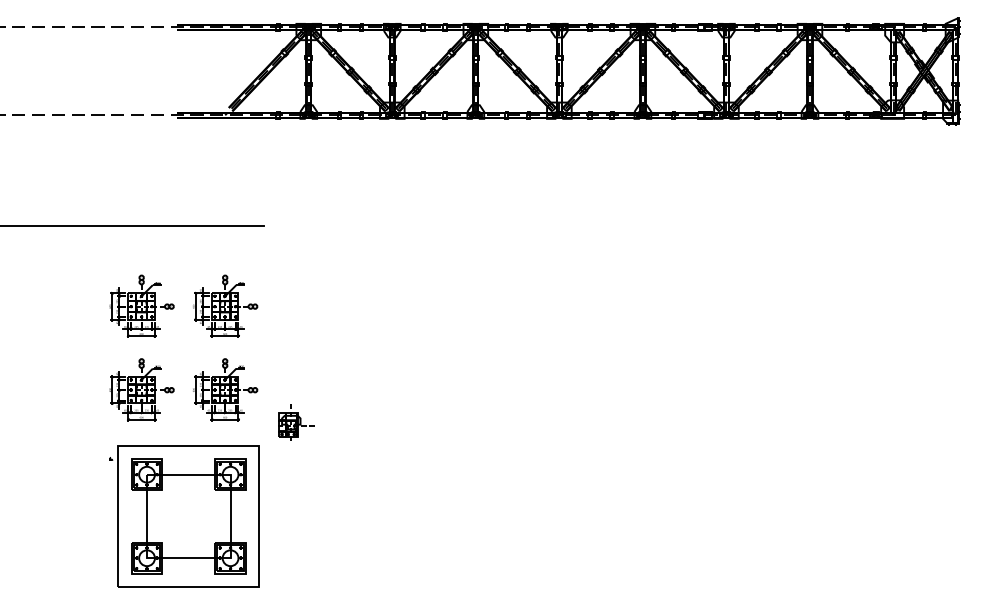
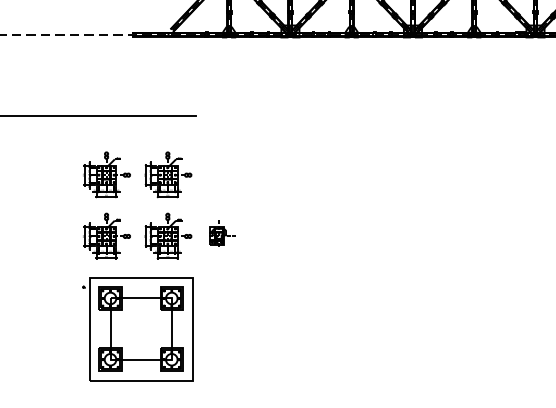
part: (296, 422) -> (223, 233), moved

